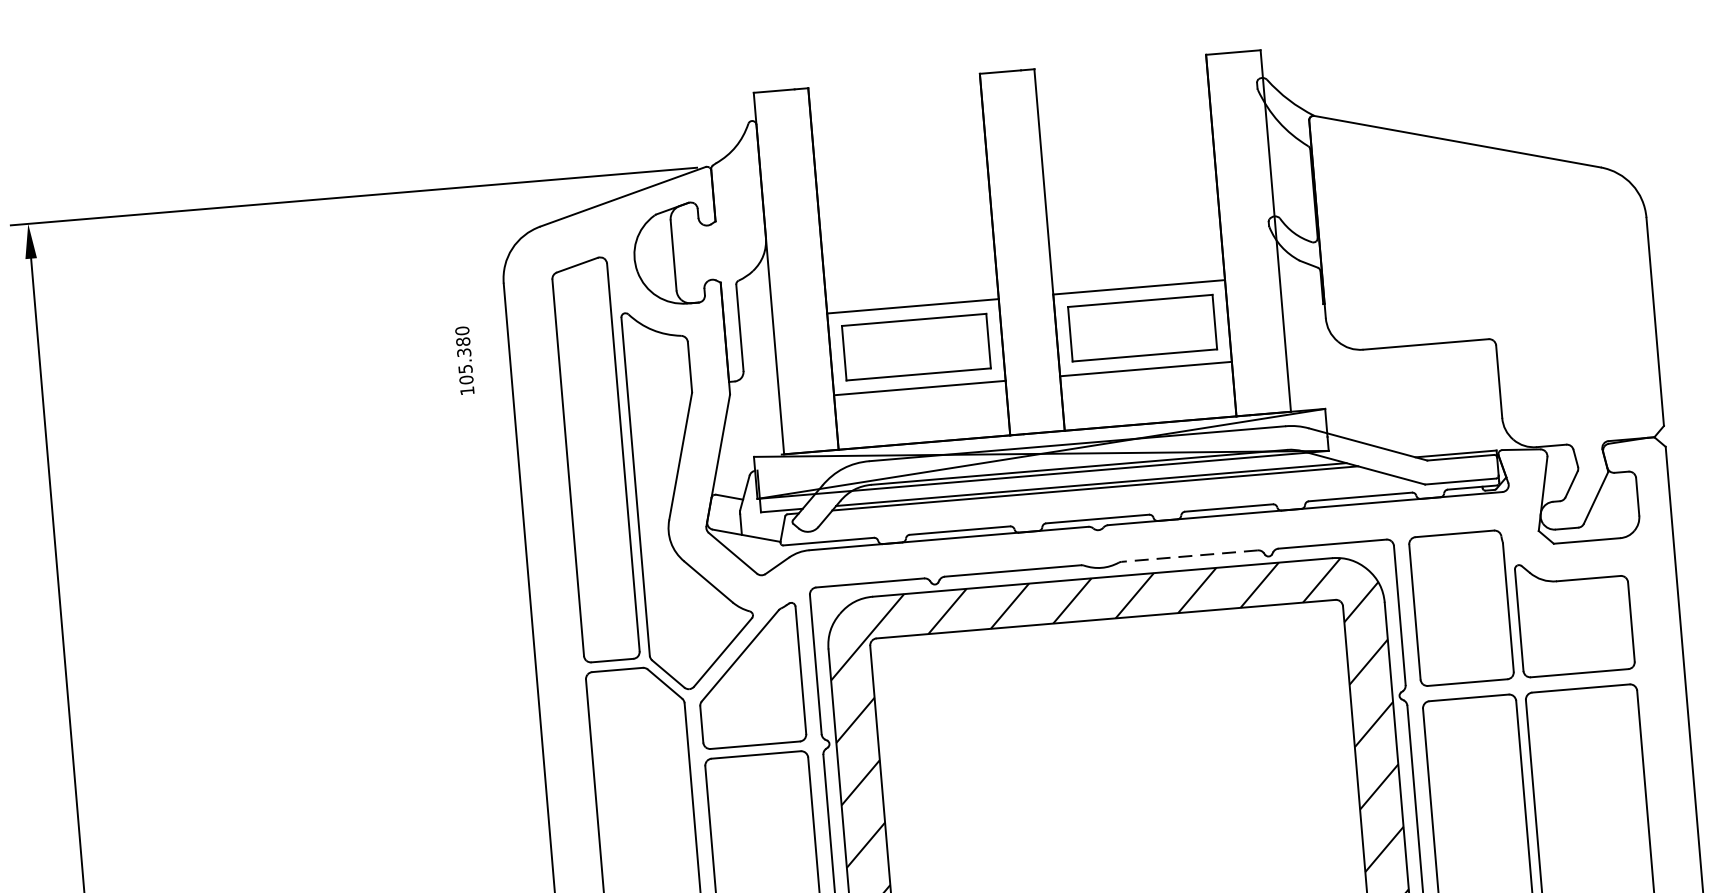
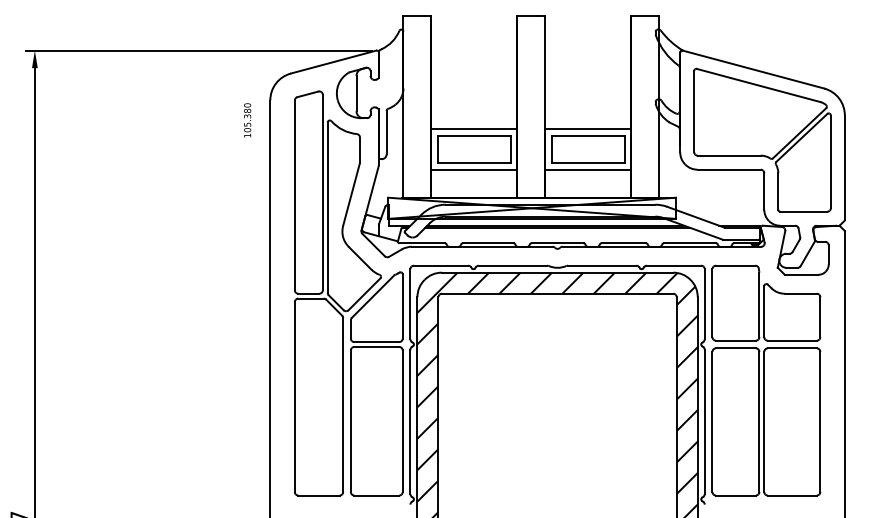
part: (1486, 278) -> (762, 139), added
text: (464, 360) -> (247, 120), moved
line: (1188, 555) -> (601, 265), dashed -> solid

